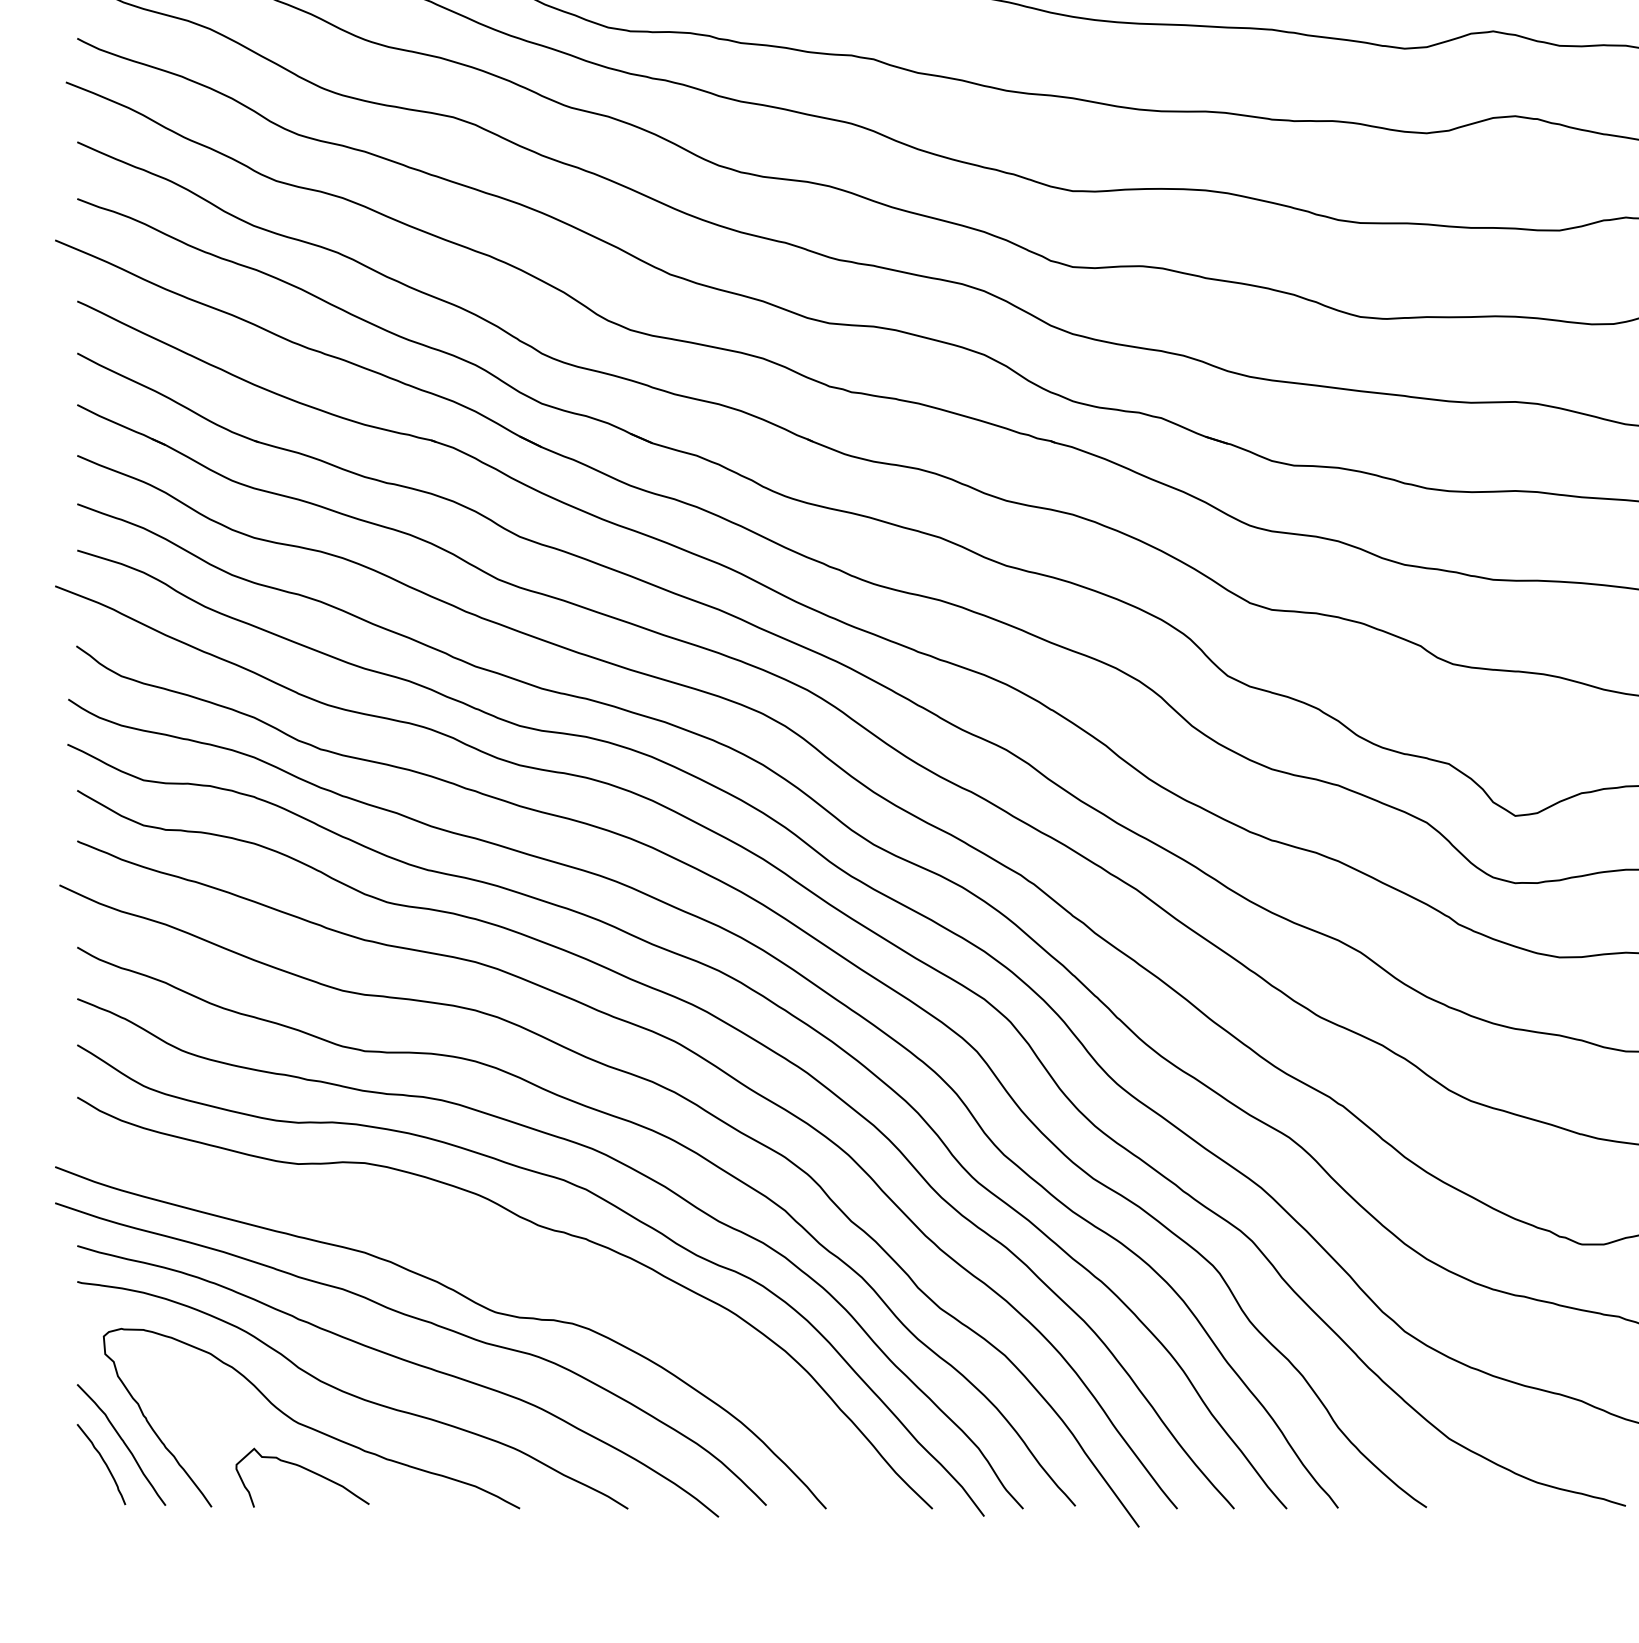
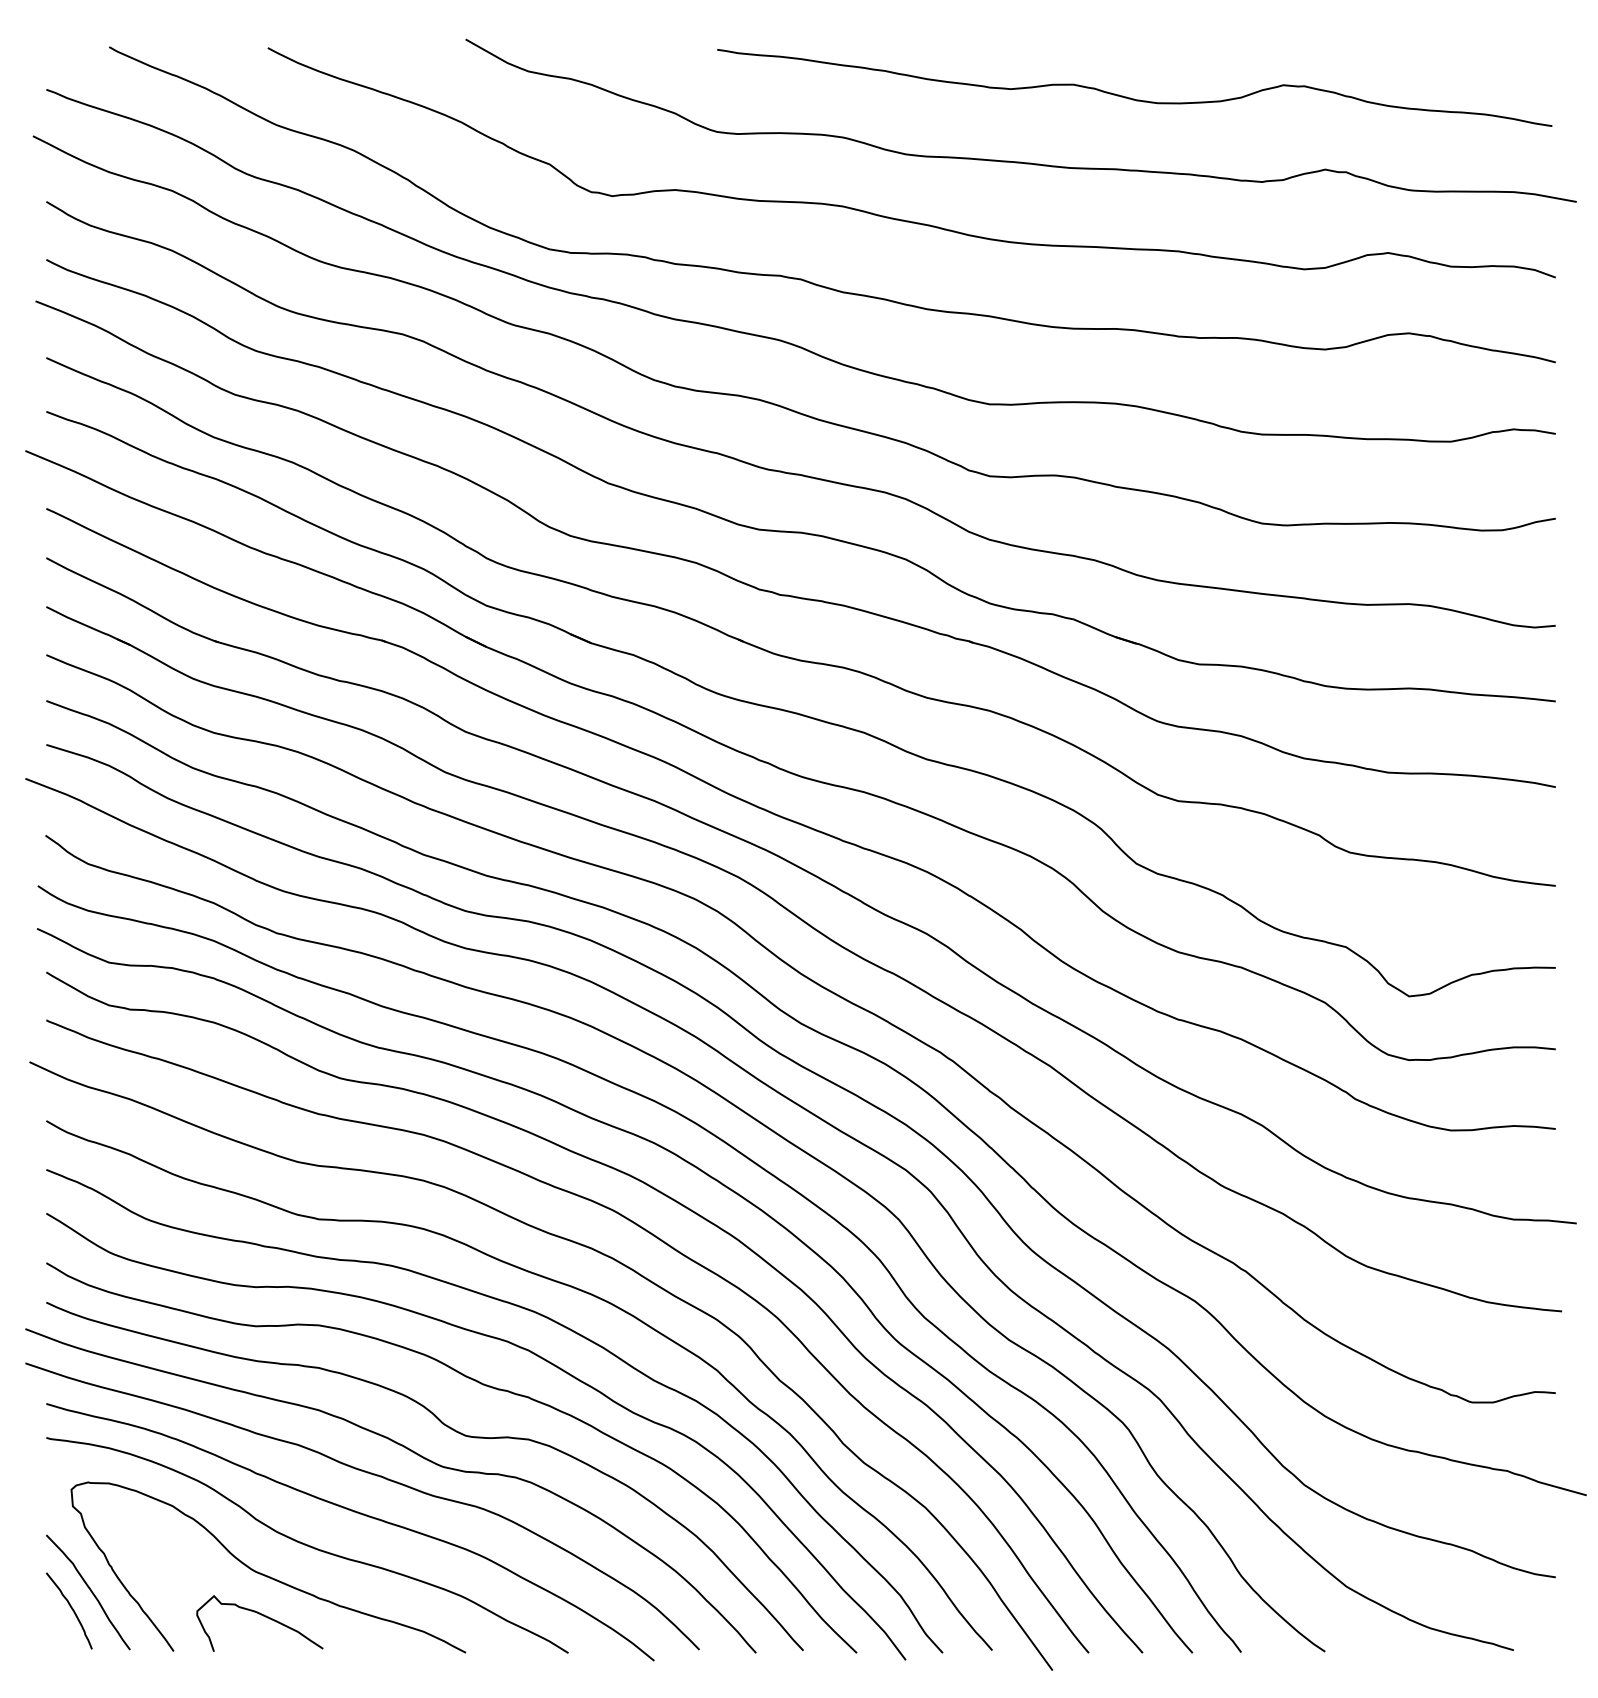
curve: (503, 1272) -> (450, 1429), added

